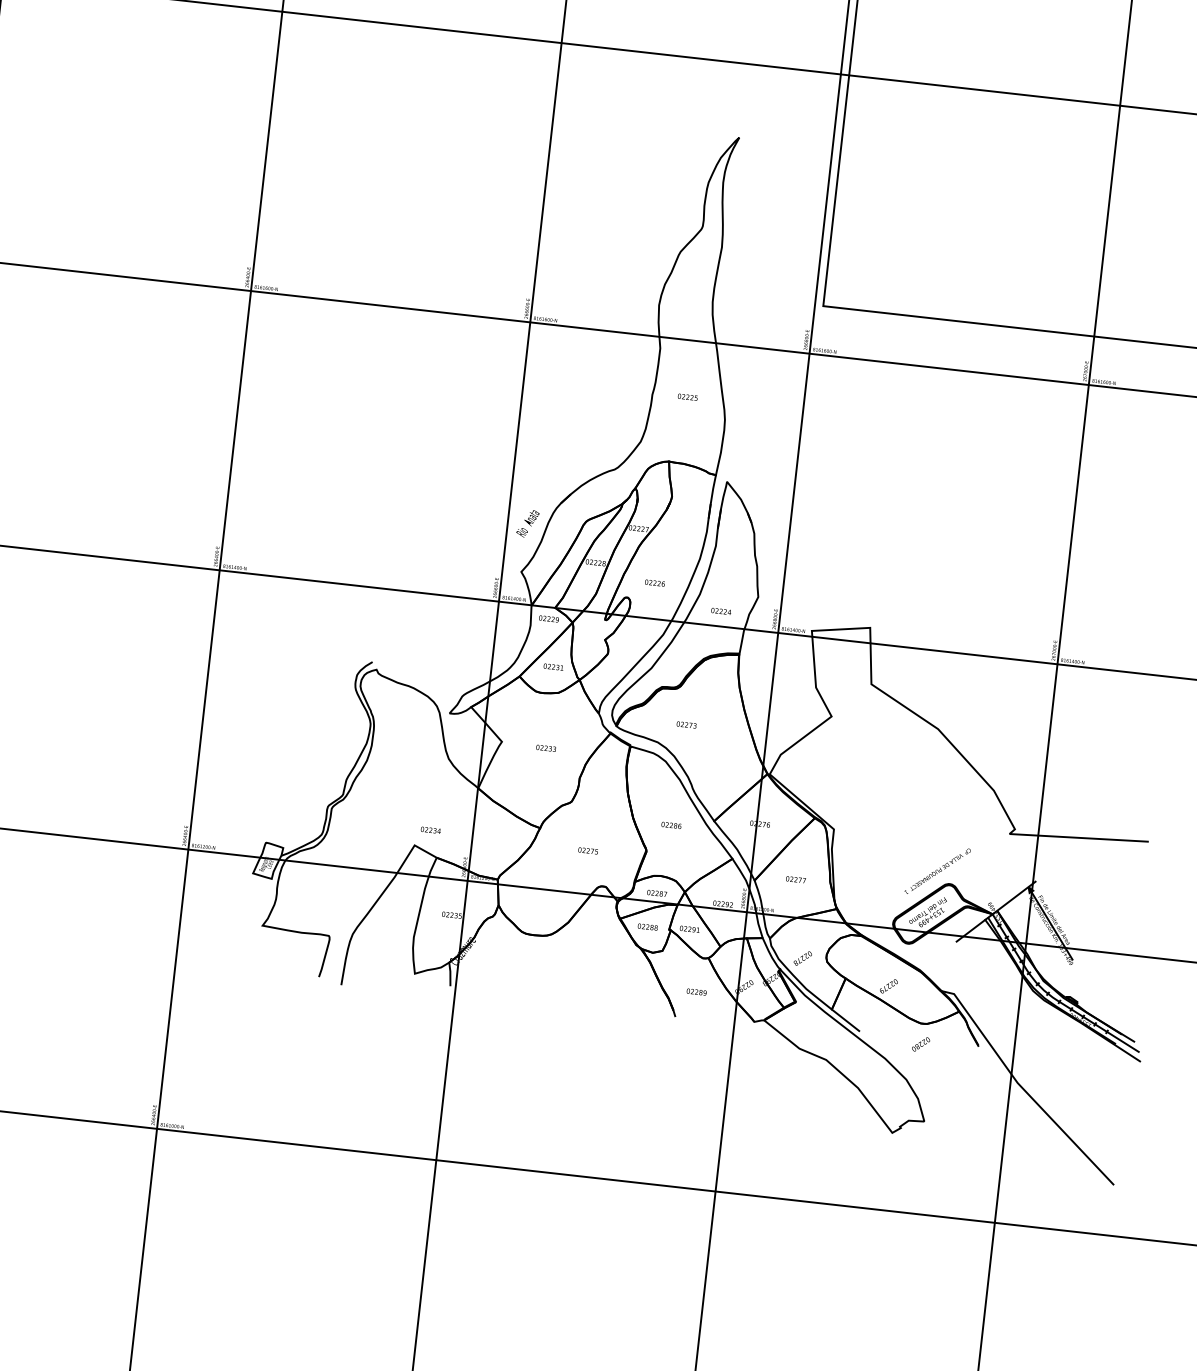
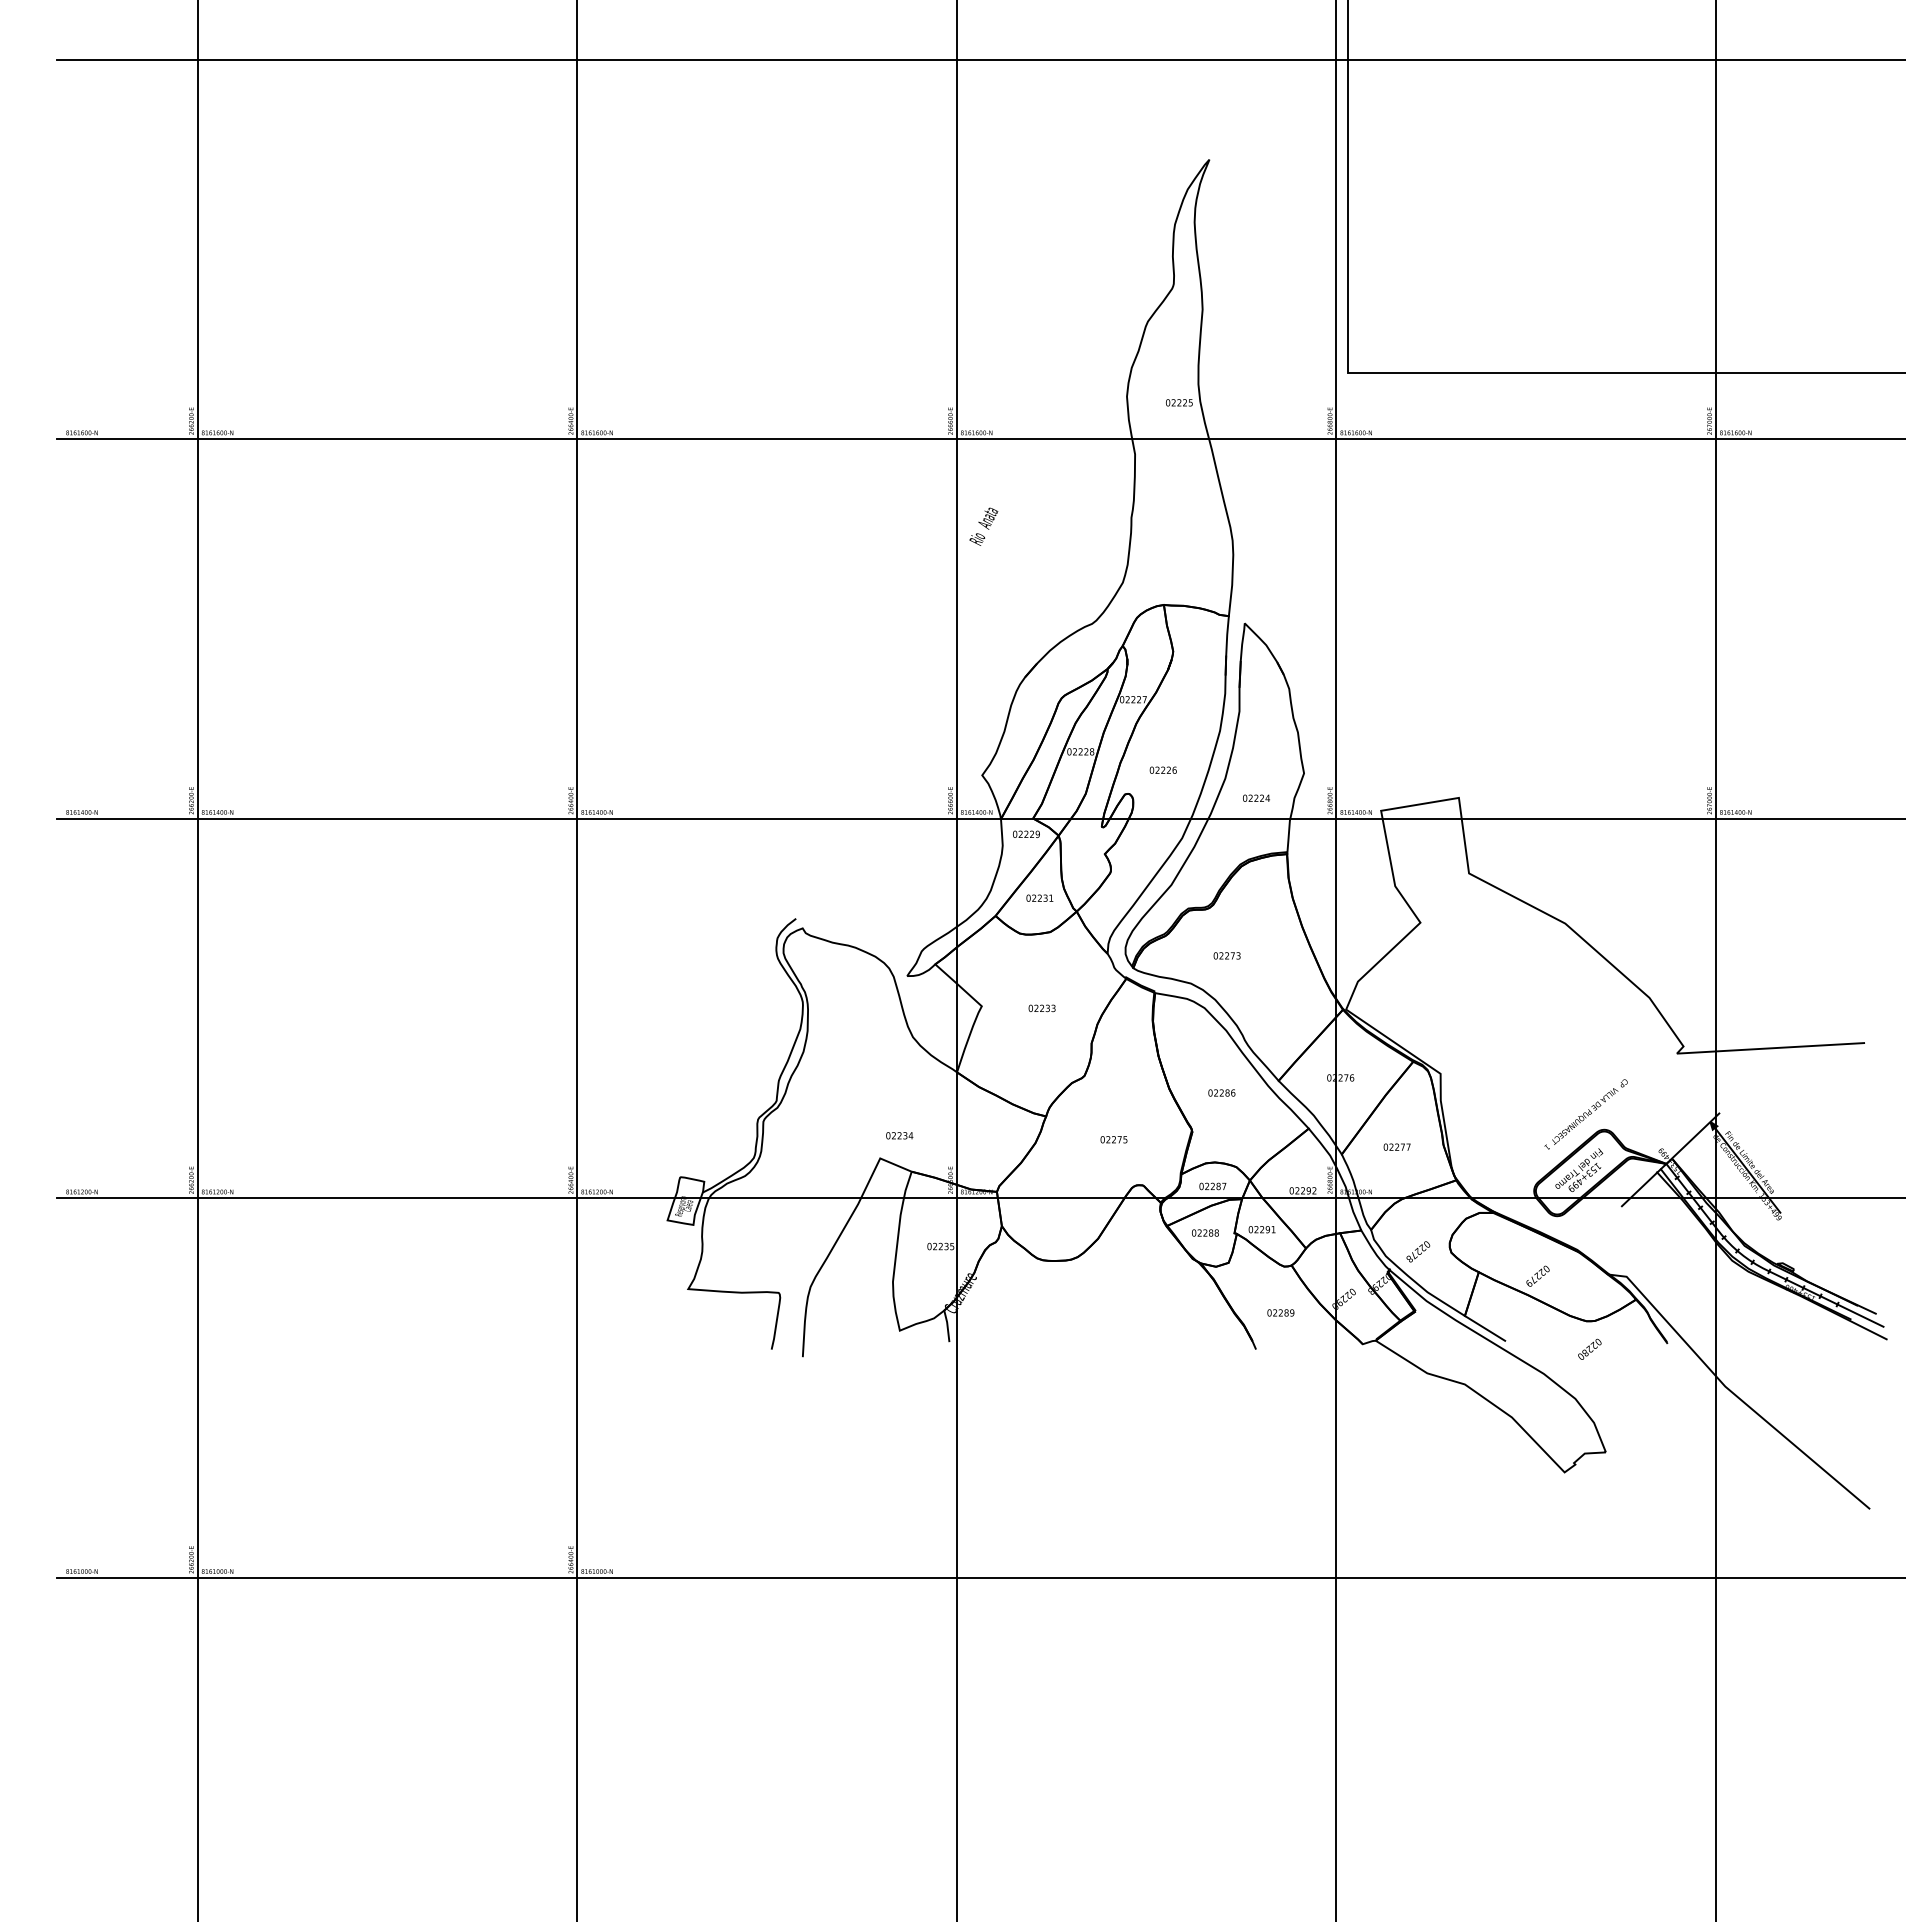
text: (687, 397) -> (1179, 402), moved
text: (527, 523) -> (983, 526), moved

